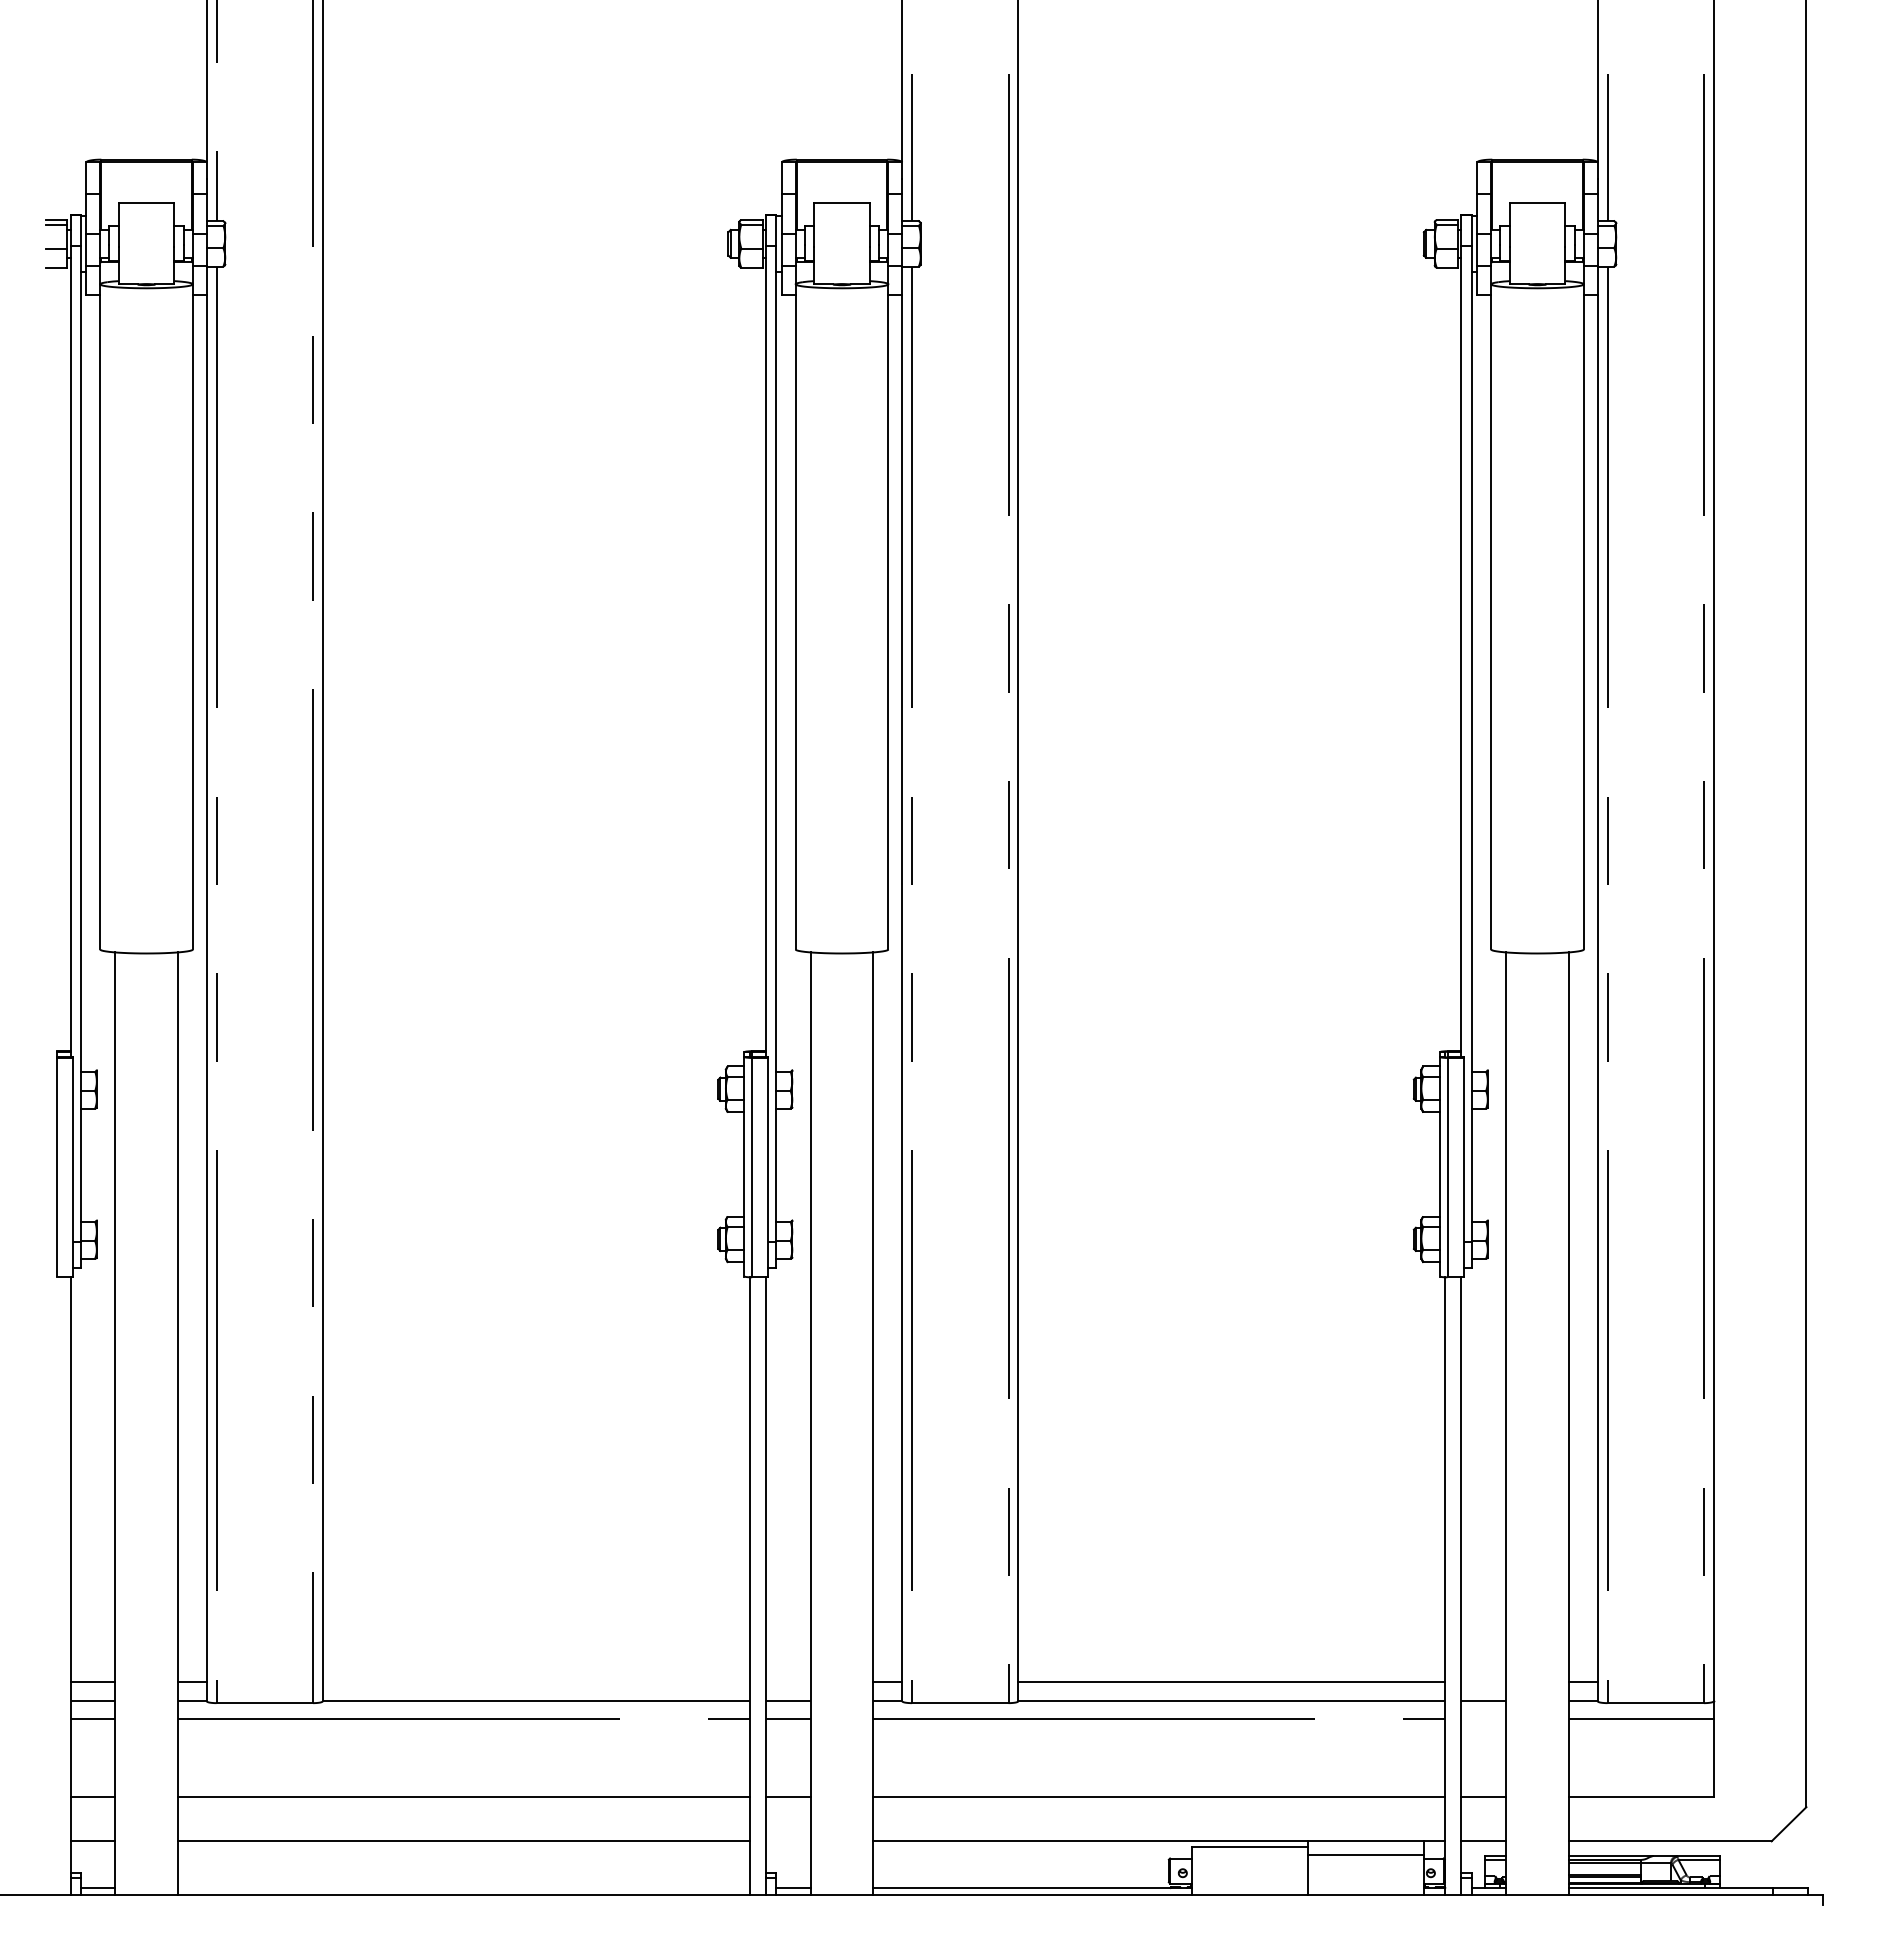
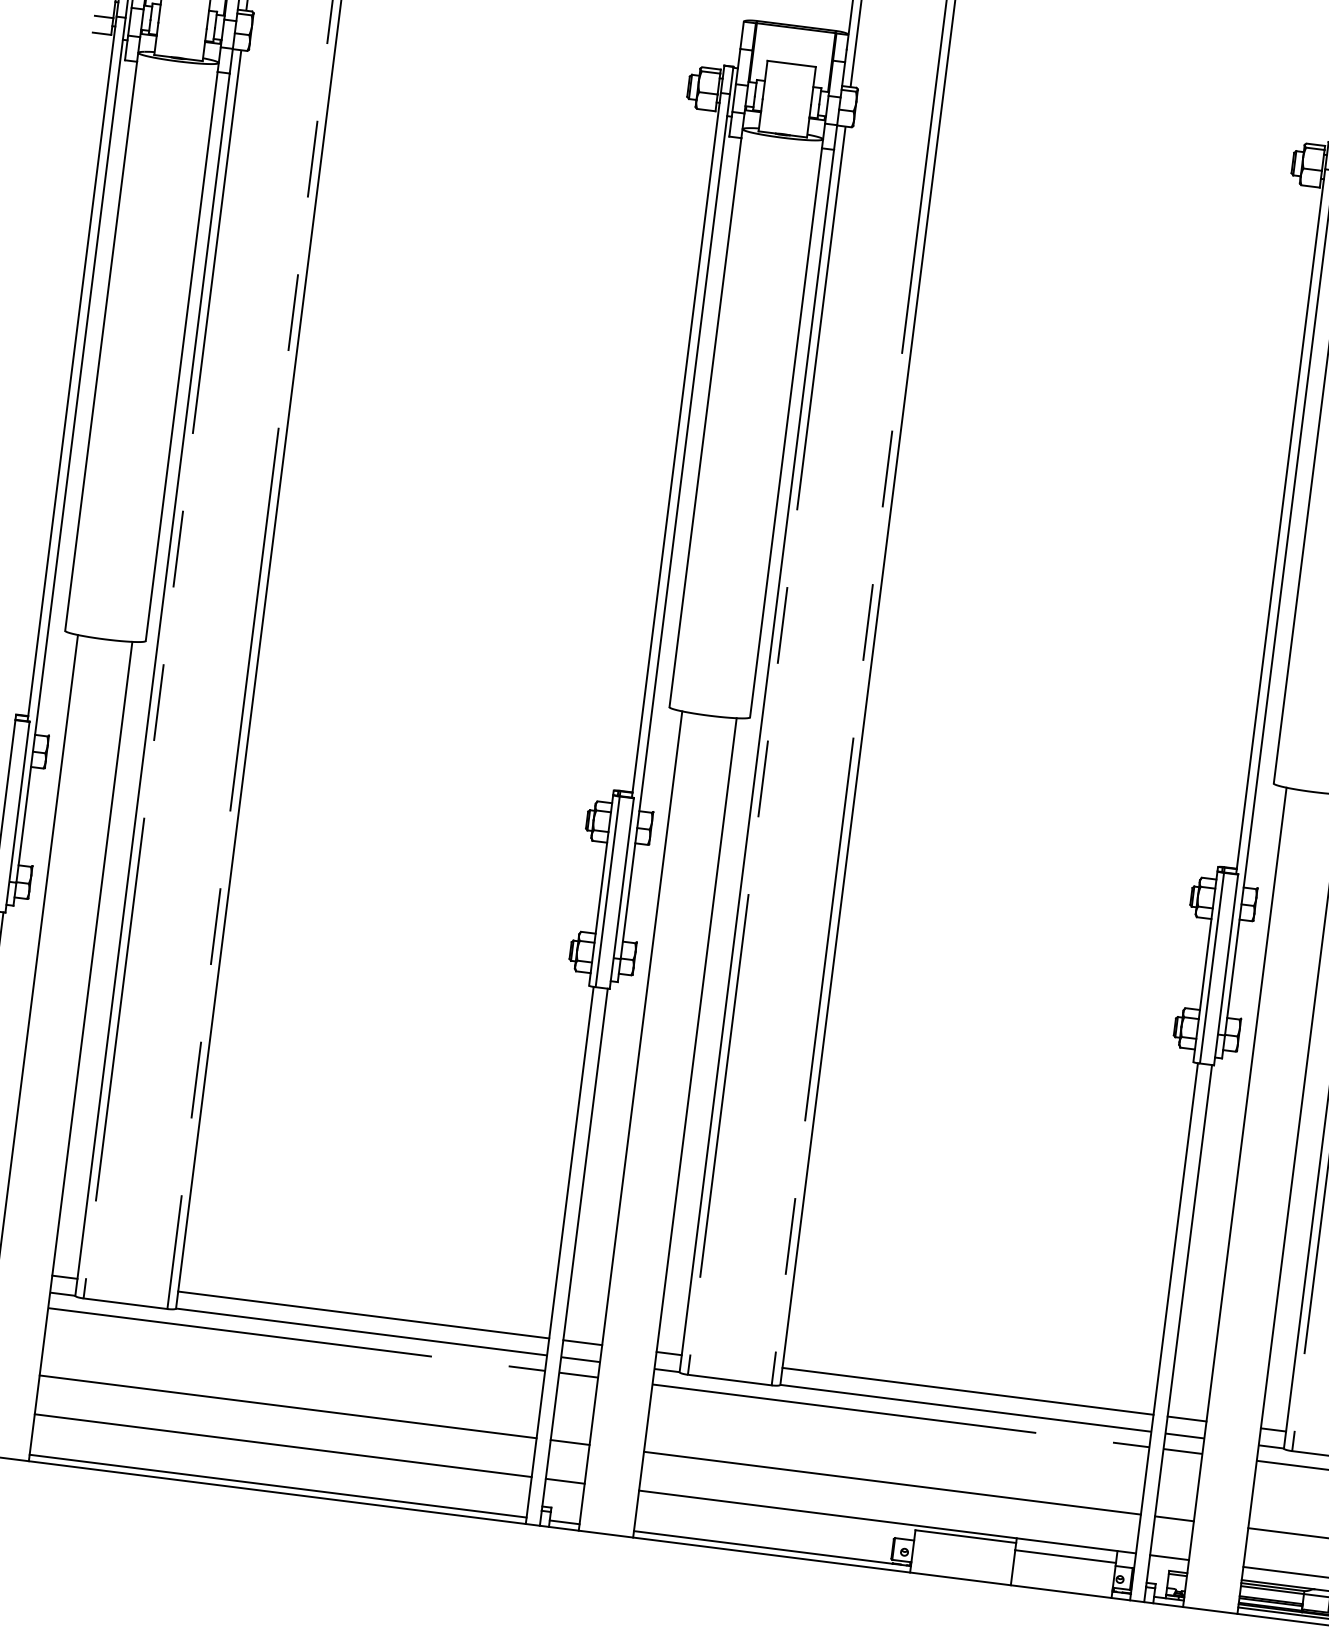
line: (535, 1681) -> (363, 1314), added
line: (788, 1681) -> (582, 1342), added
line: (1483, 1681) -> (1186, 1418), added
line: (1483, 1719) -> (1182, 1451), added
line: (788, 1841) -> (565, 1481), added
line: (463, 1887) -> (277, 1485), added

